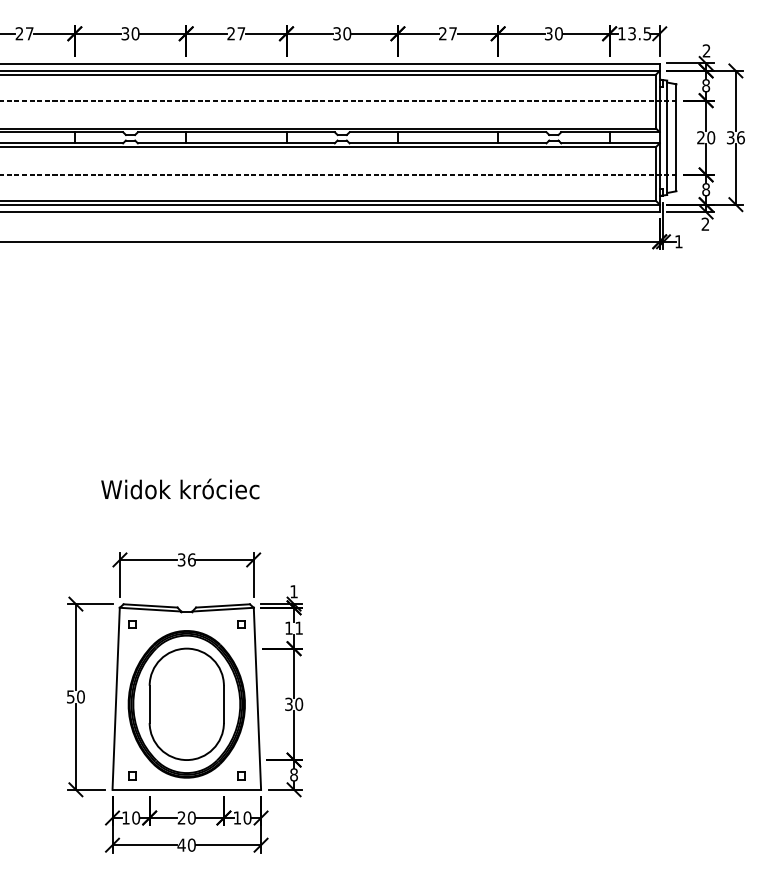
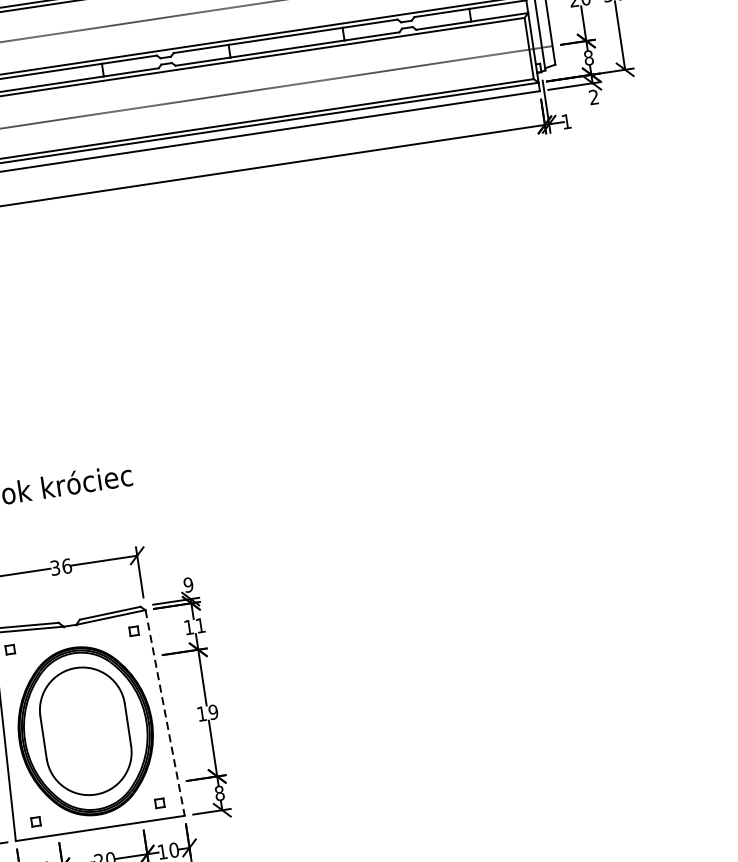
text: (293, 591) -> (187, 584), 1 -> 9
line: (257, 699) -> (165, 713), solid -> dashed
text: (293, 704) -> (207, 713), 30 -> 19

